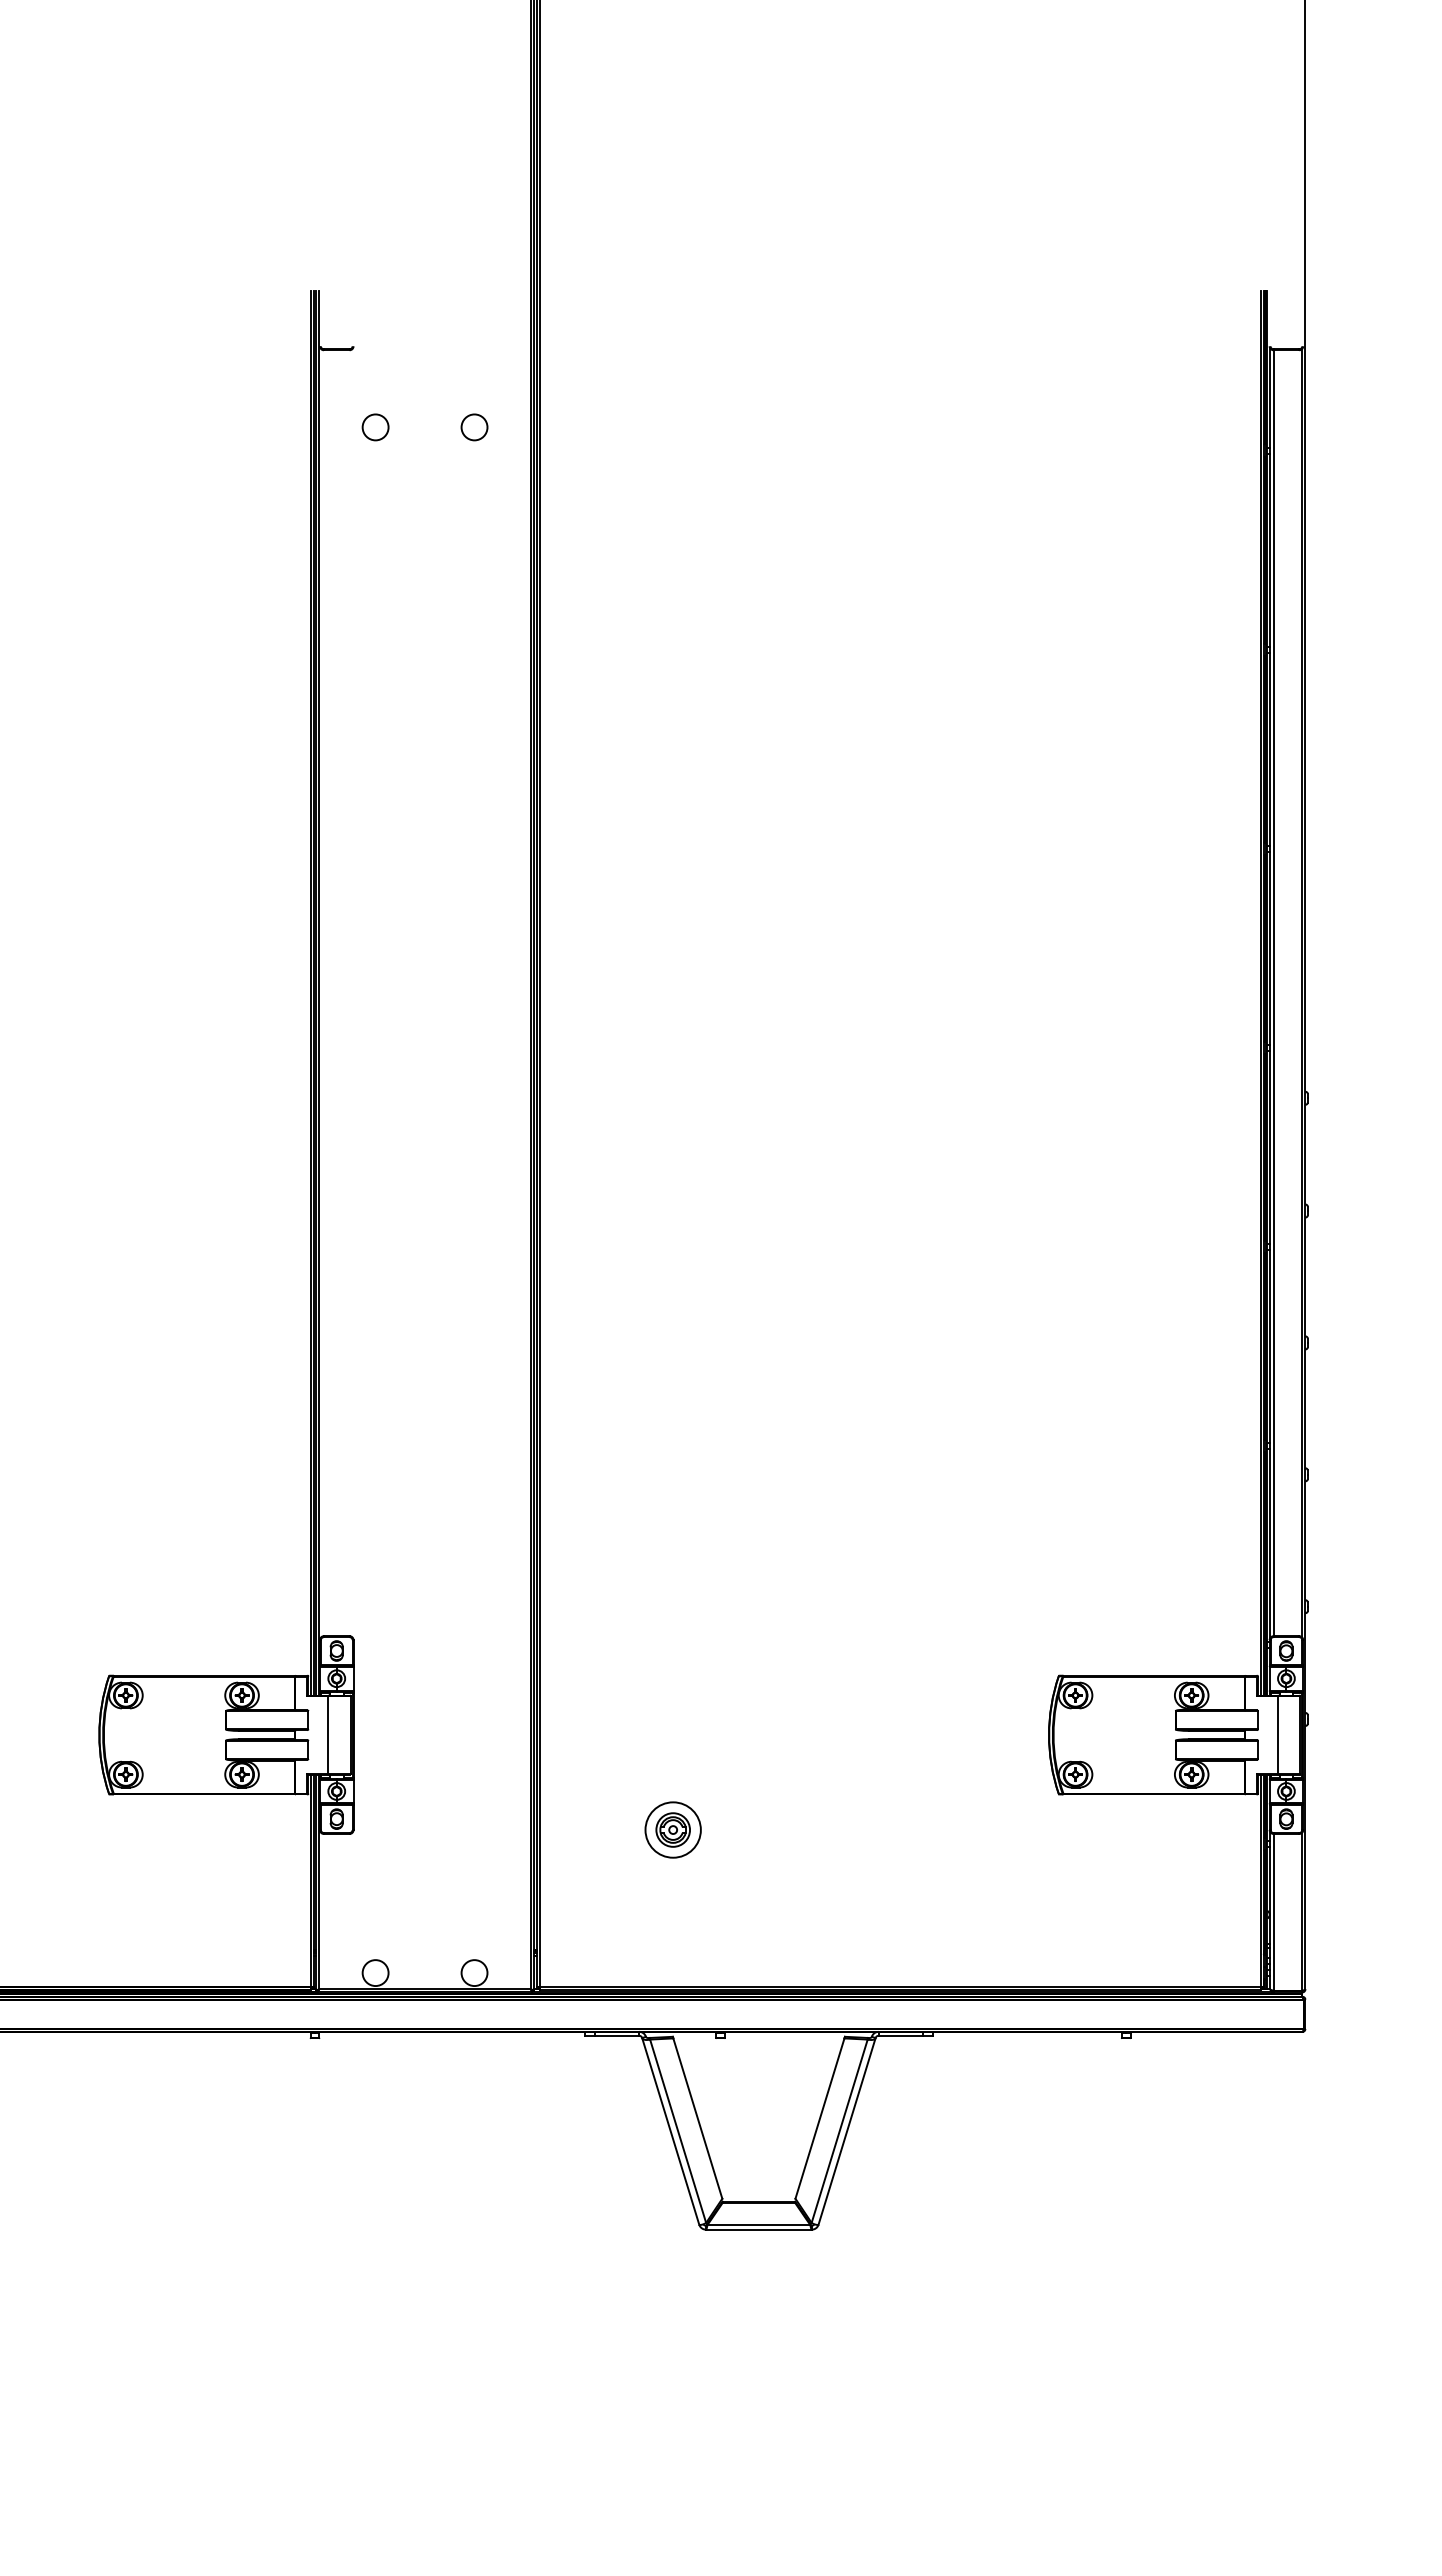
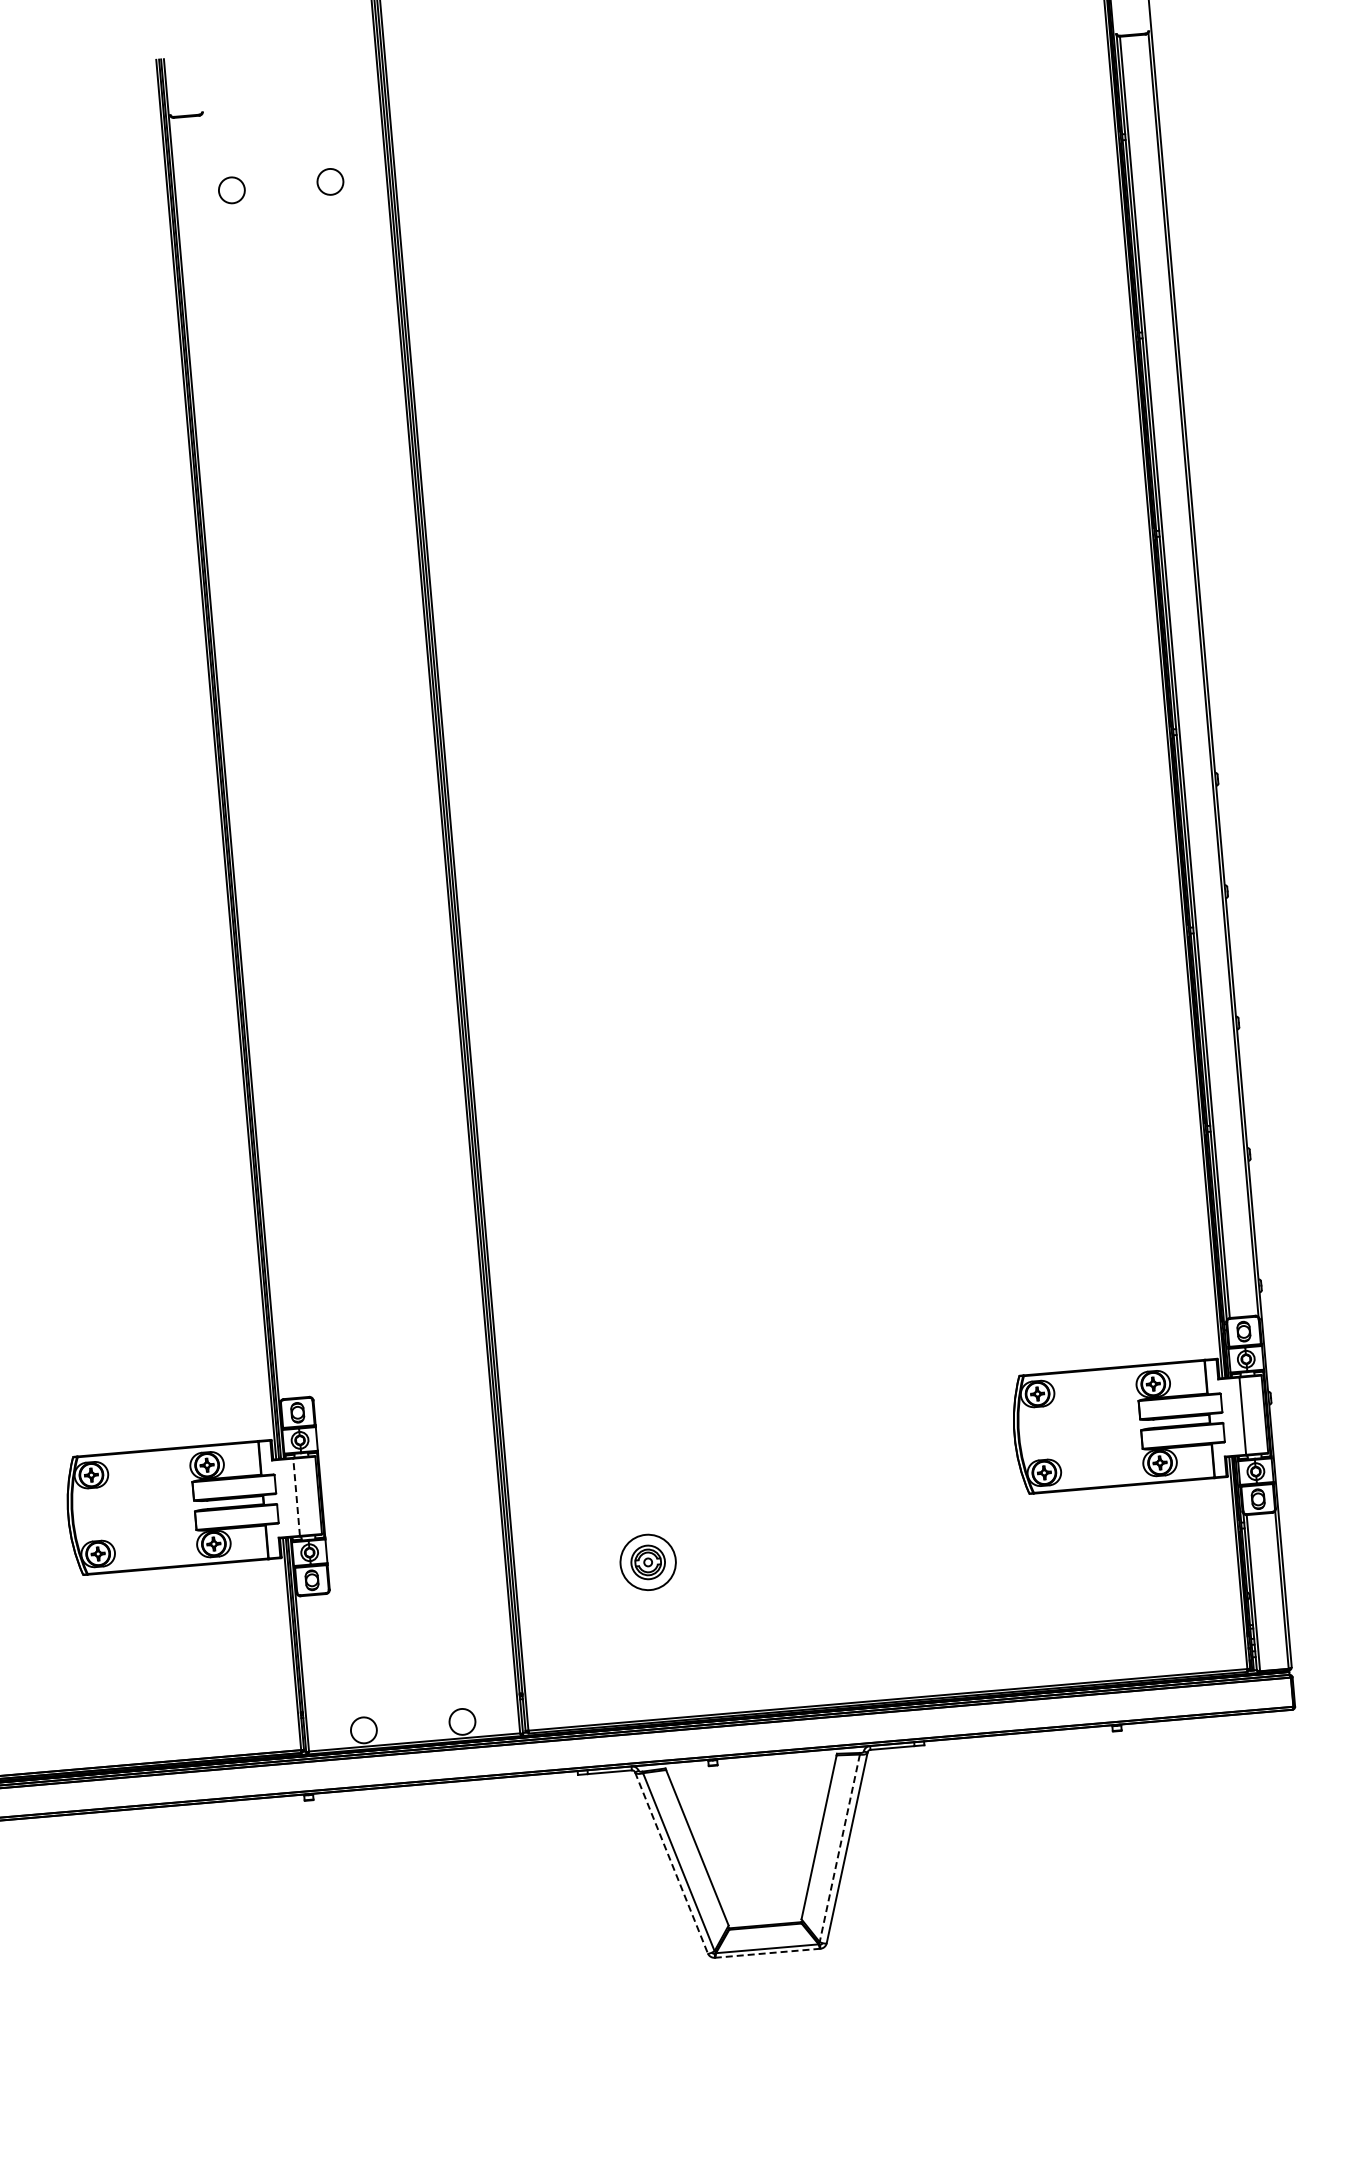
line: (328, 1735) -> (296, 1497), solid -> dashed
line: (670, 2131) -> (671, 1863), solid -> dashed
line: (839, 2131) -> (839, 1848), solid -> dashed
line: (758, 2229) -> (767, 1953), solid -> dashed

